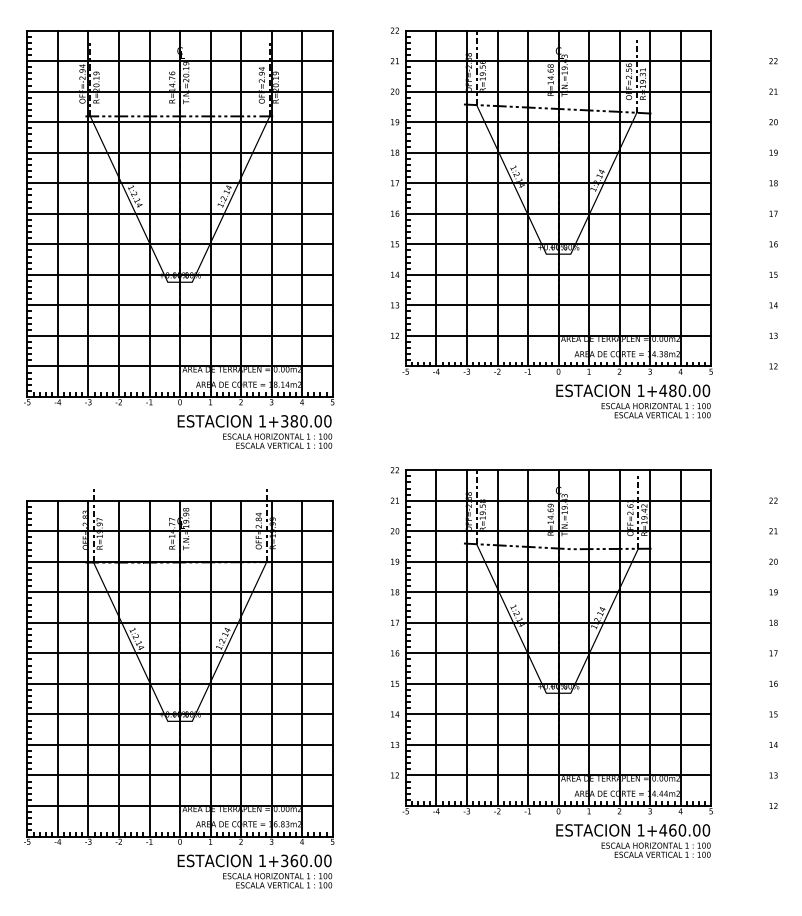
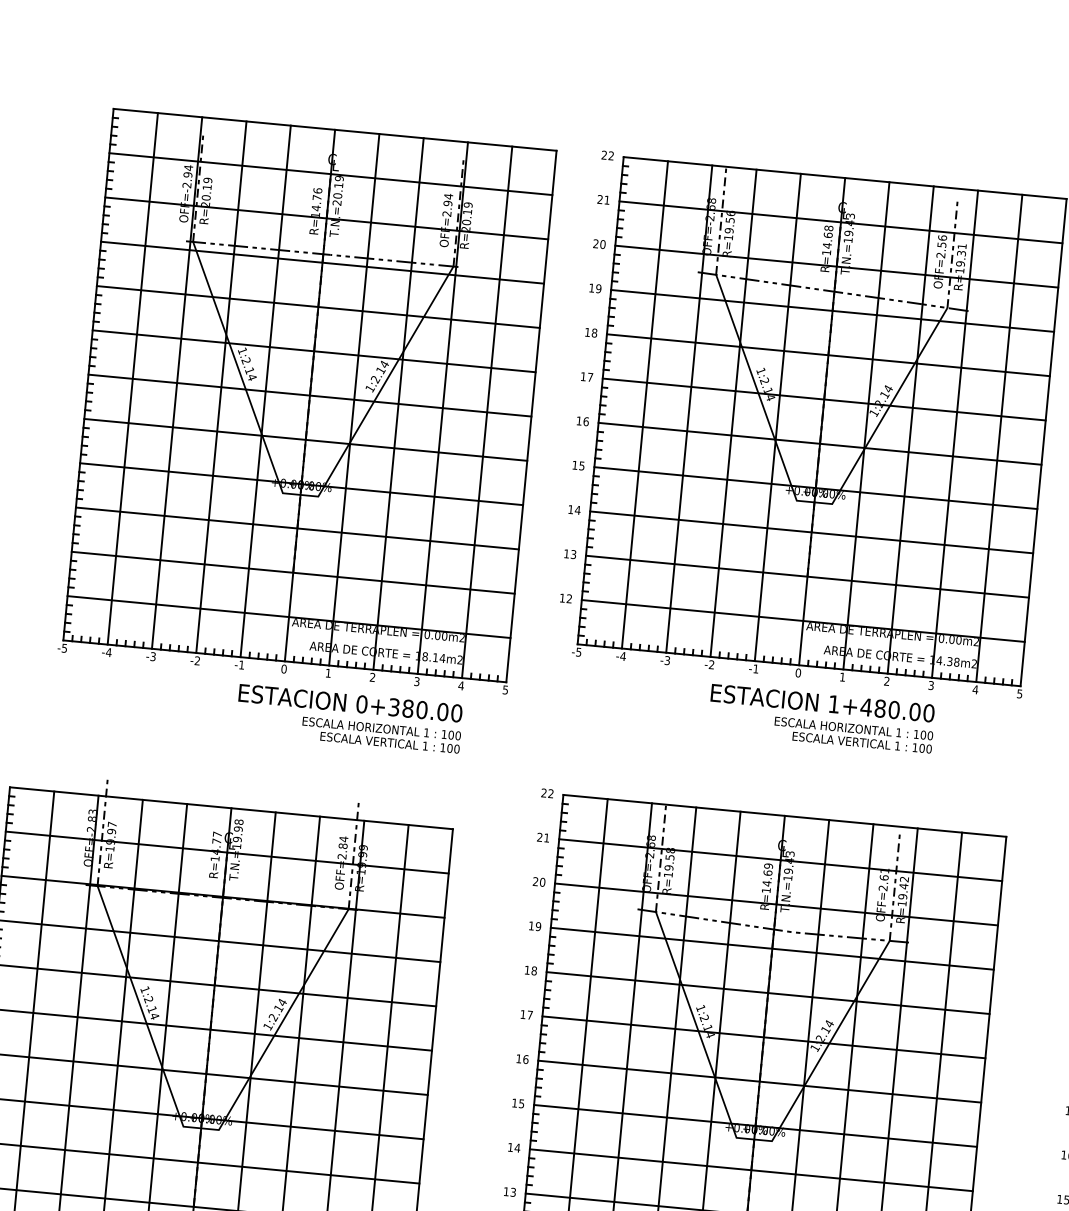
part: (179, 217) -> (308, 400), moved
text: (633, 401) -> (821, 718), moved
text: (262, 421) -> (361, 704), 1+380.00 -> 0+380.00

